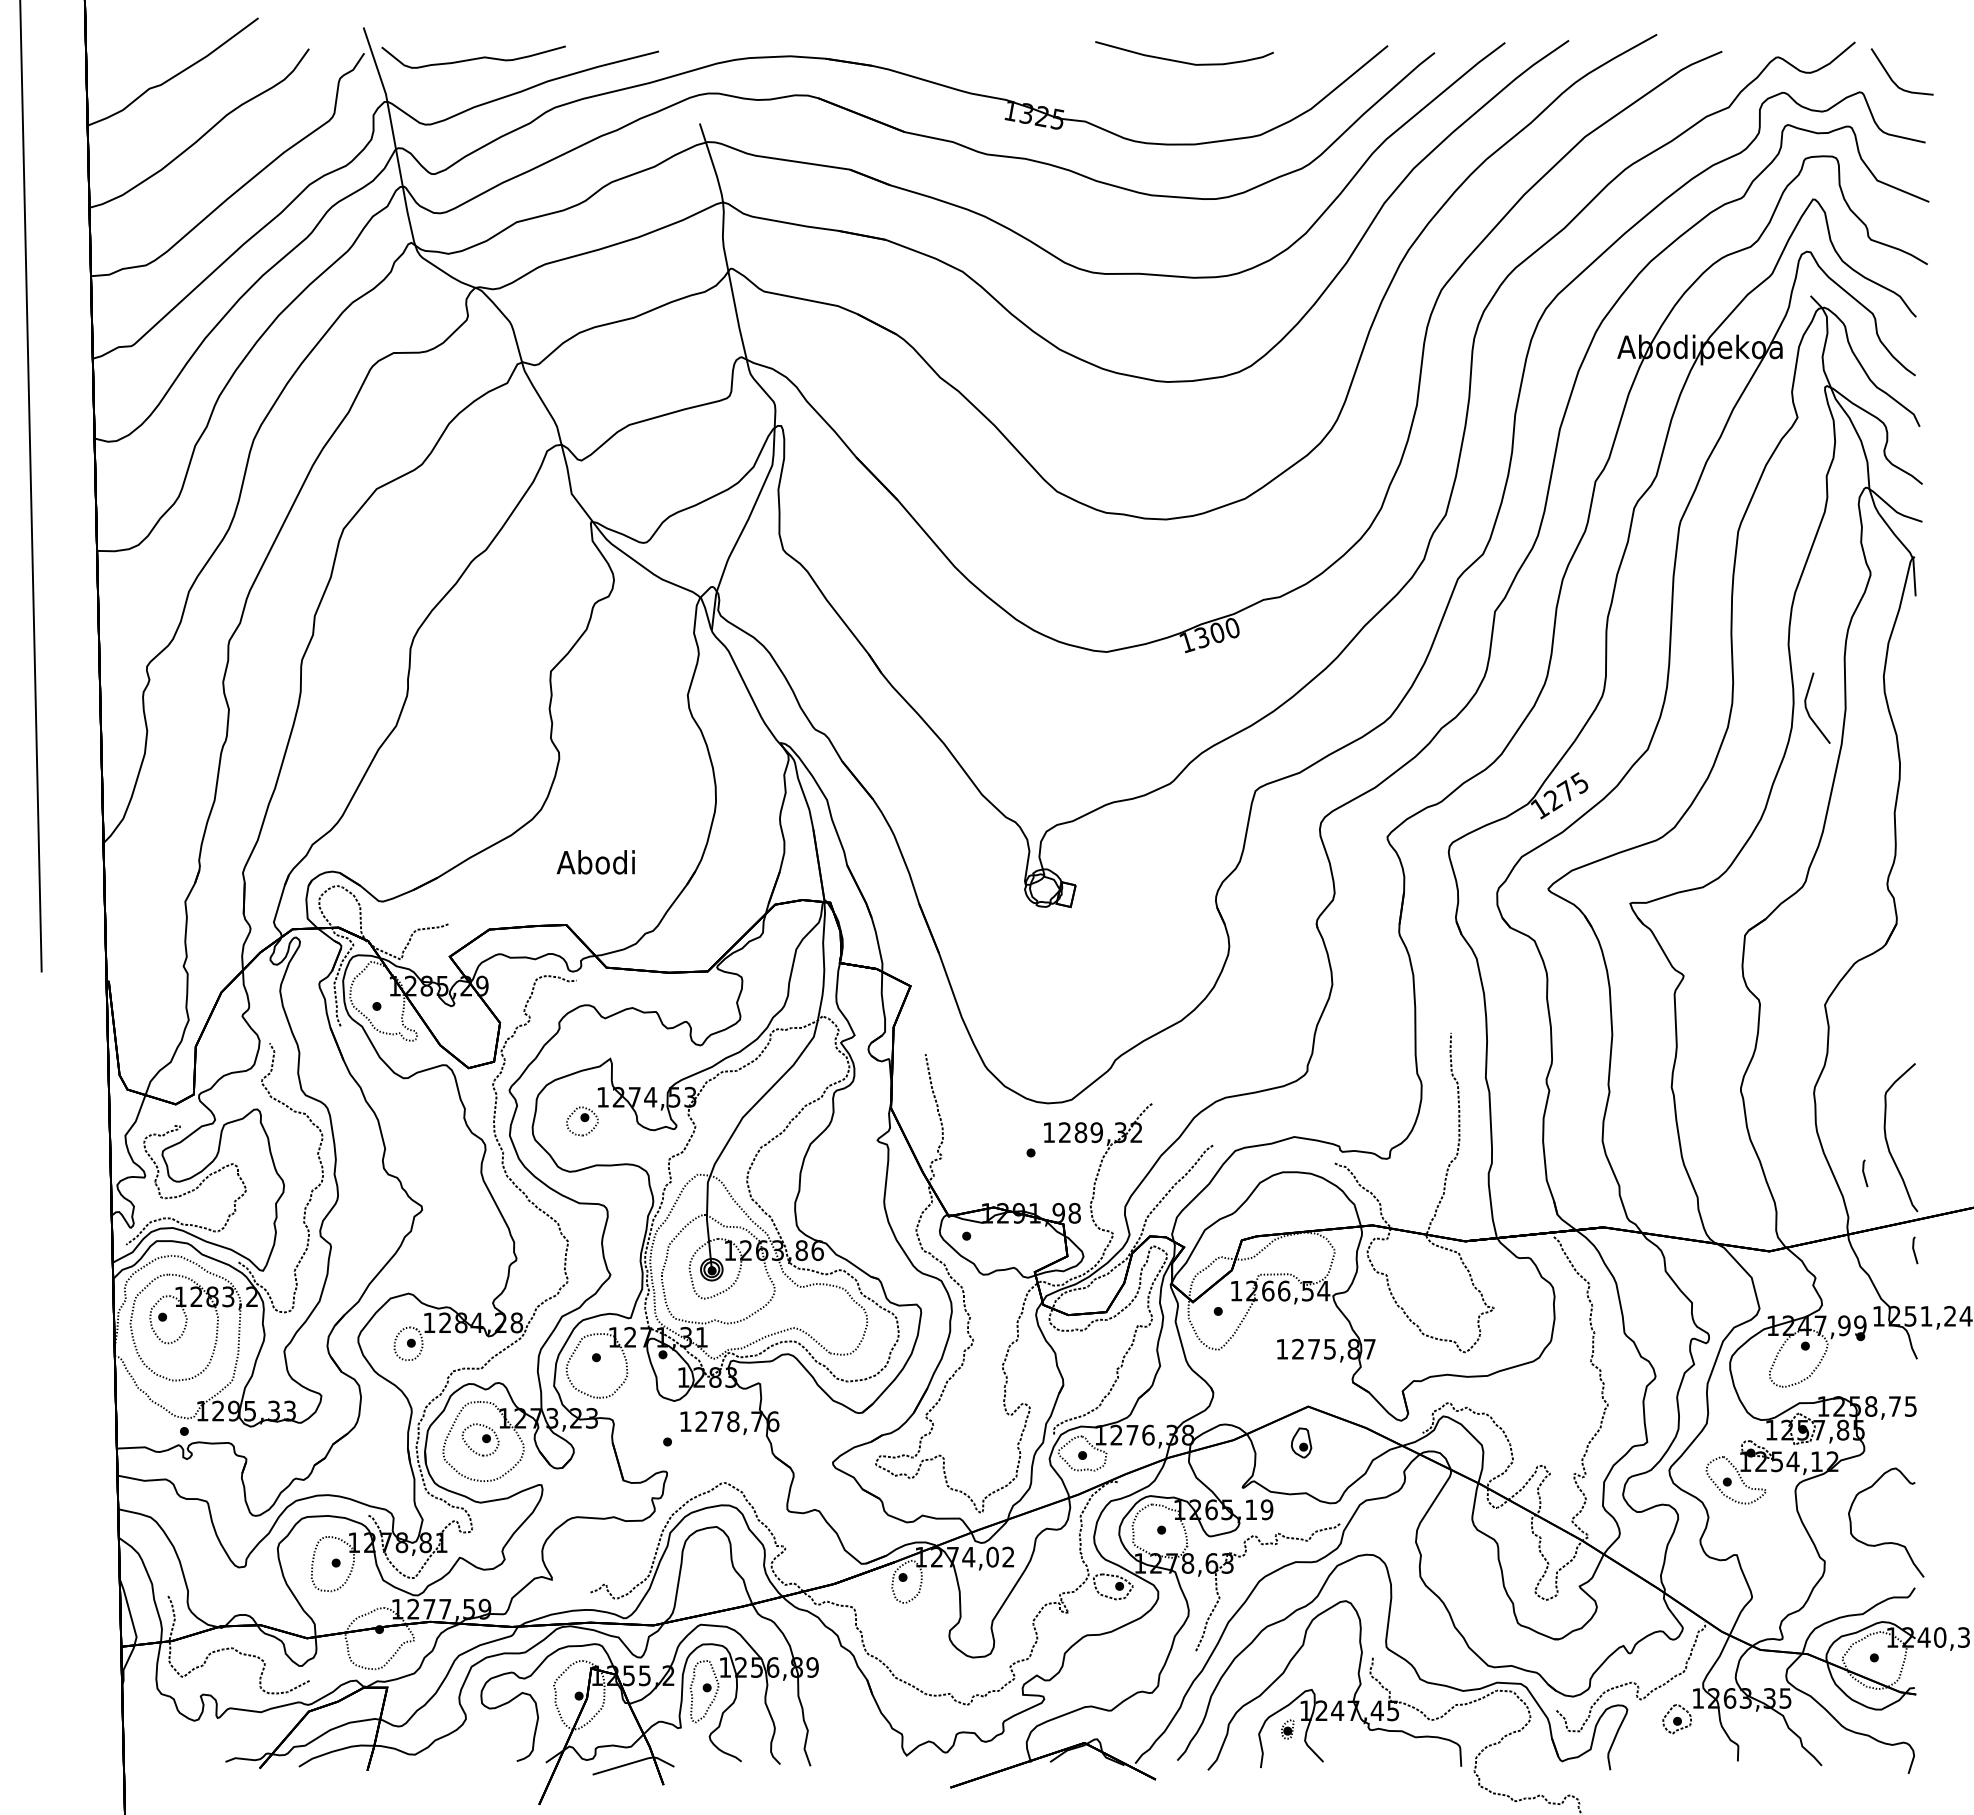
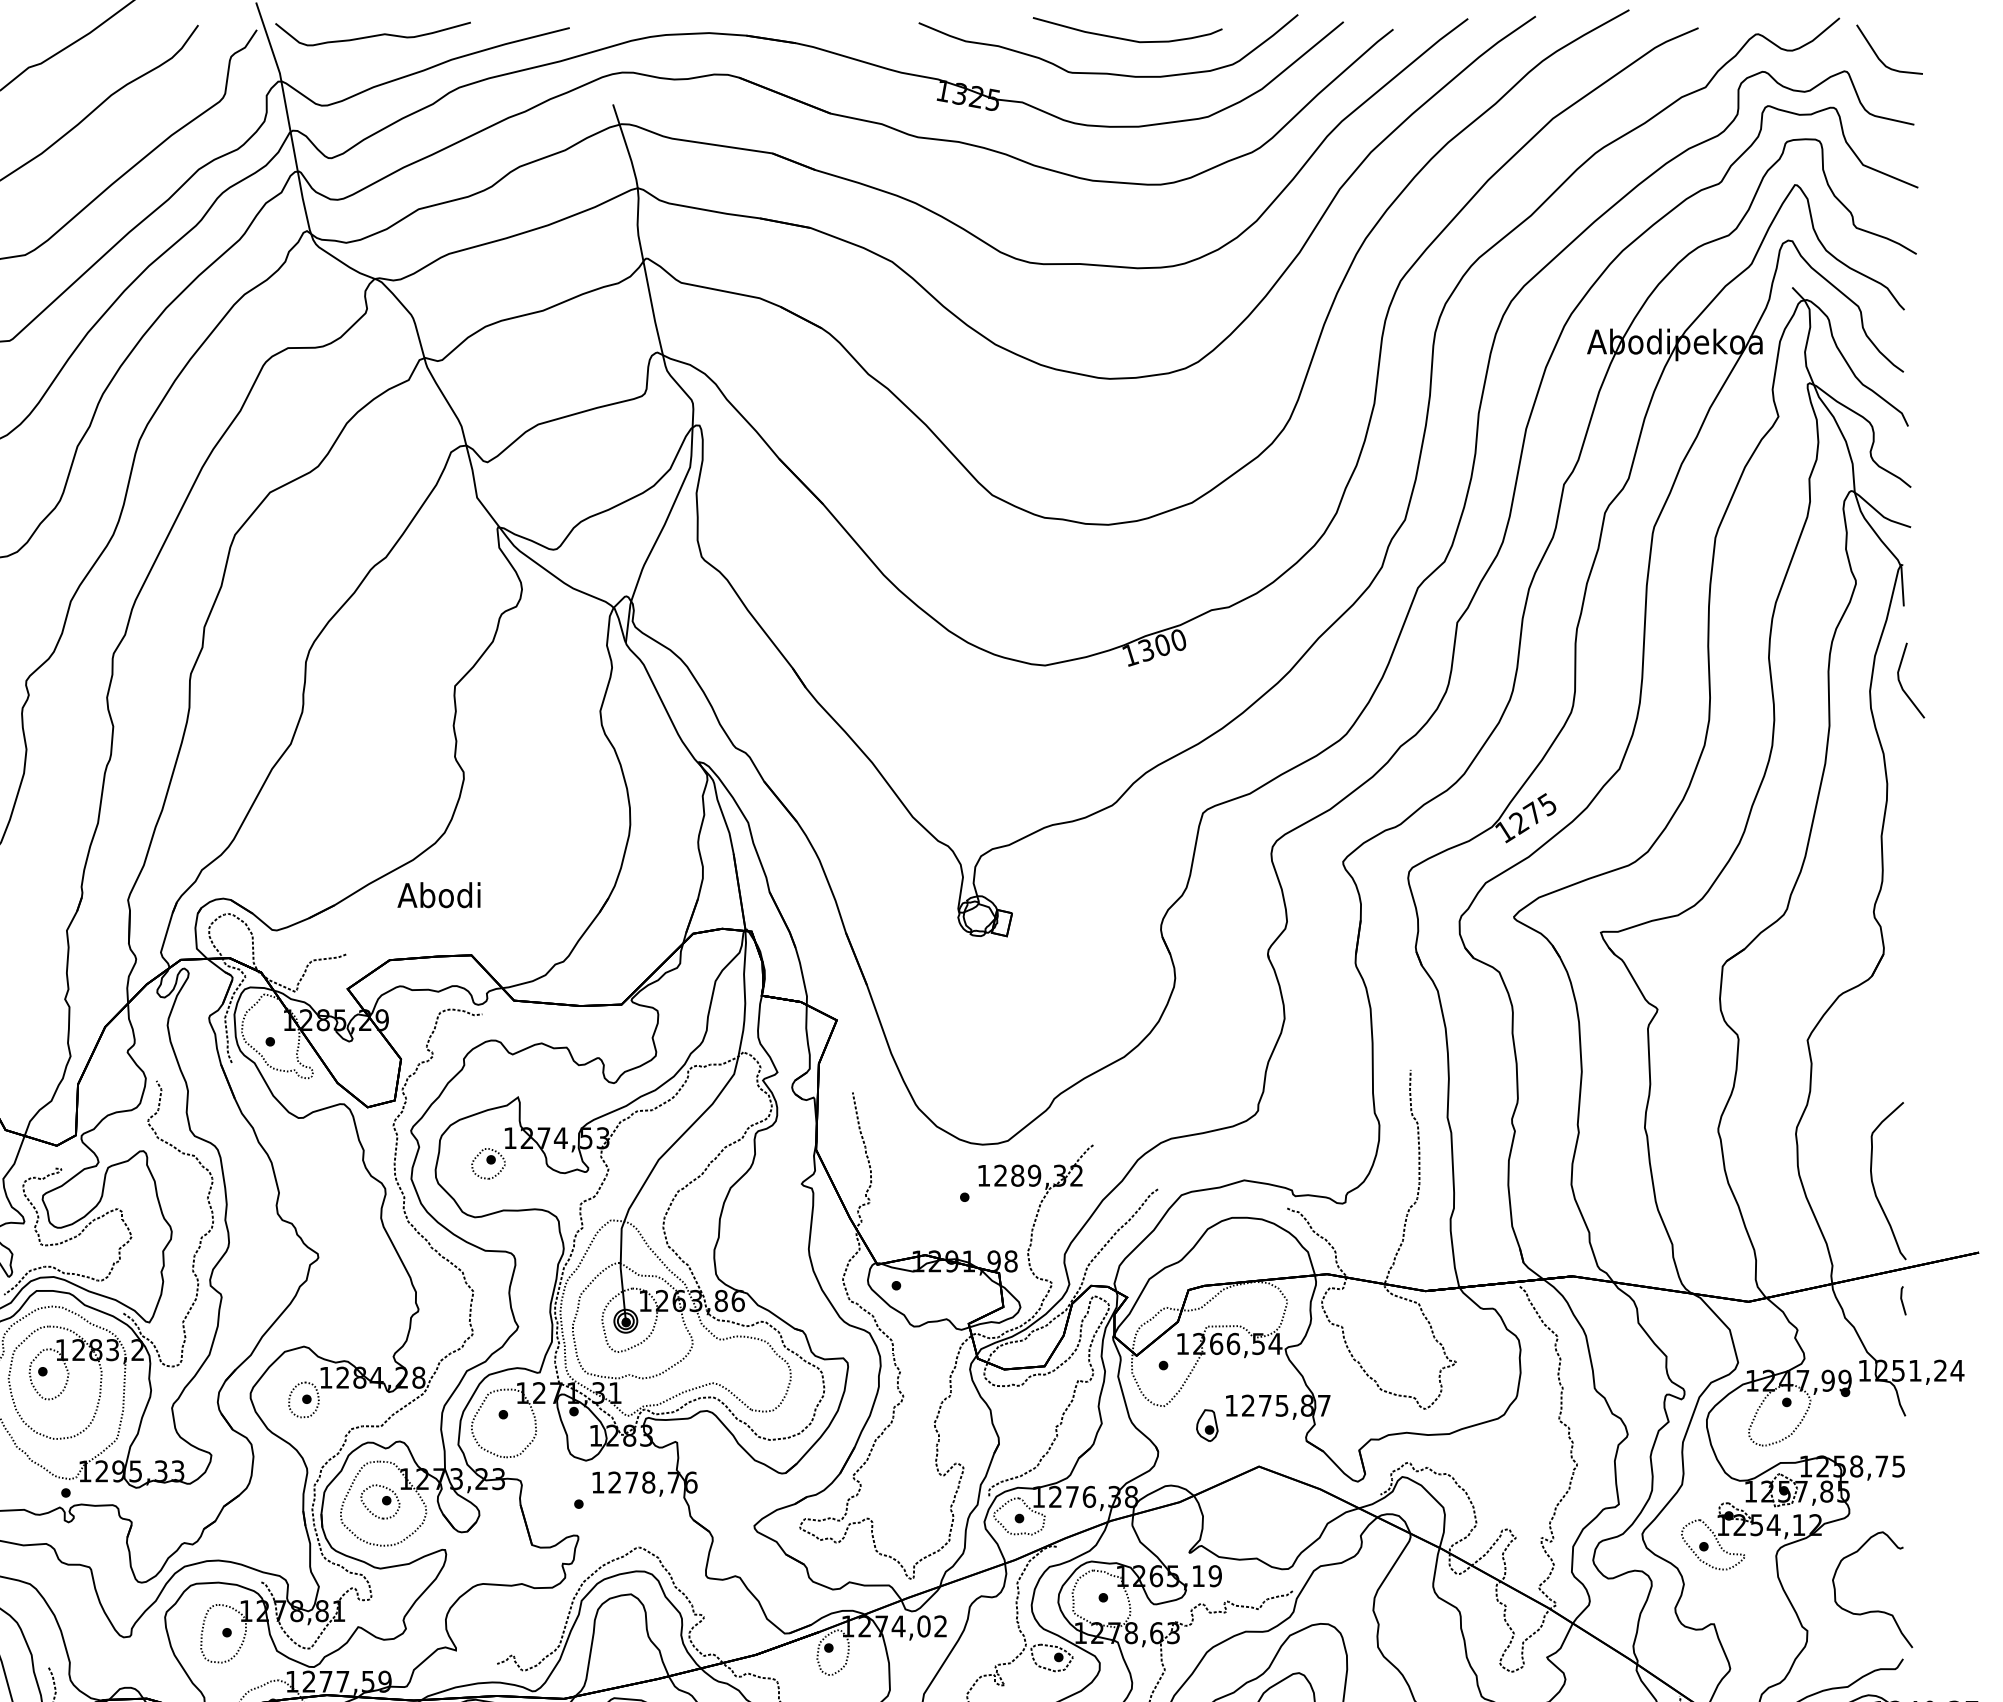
curve: (1166, 93) -> (1108, 72), added
line: (1808, 711) -> (1901, 684), moved
text: (595, 862) -> (438, 895), moved
line: (1864, 1173) -> (1849, 1219), removed
part: (1301, 1442) -> (1207, 1425), moved

